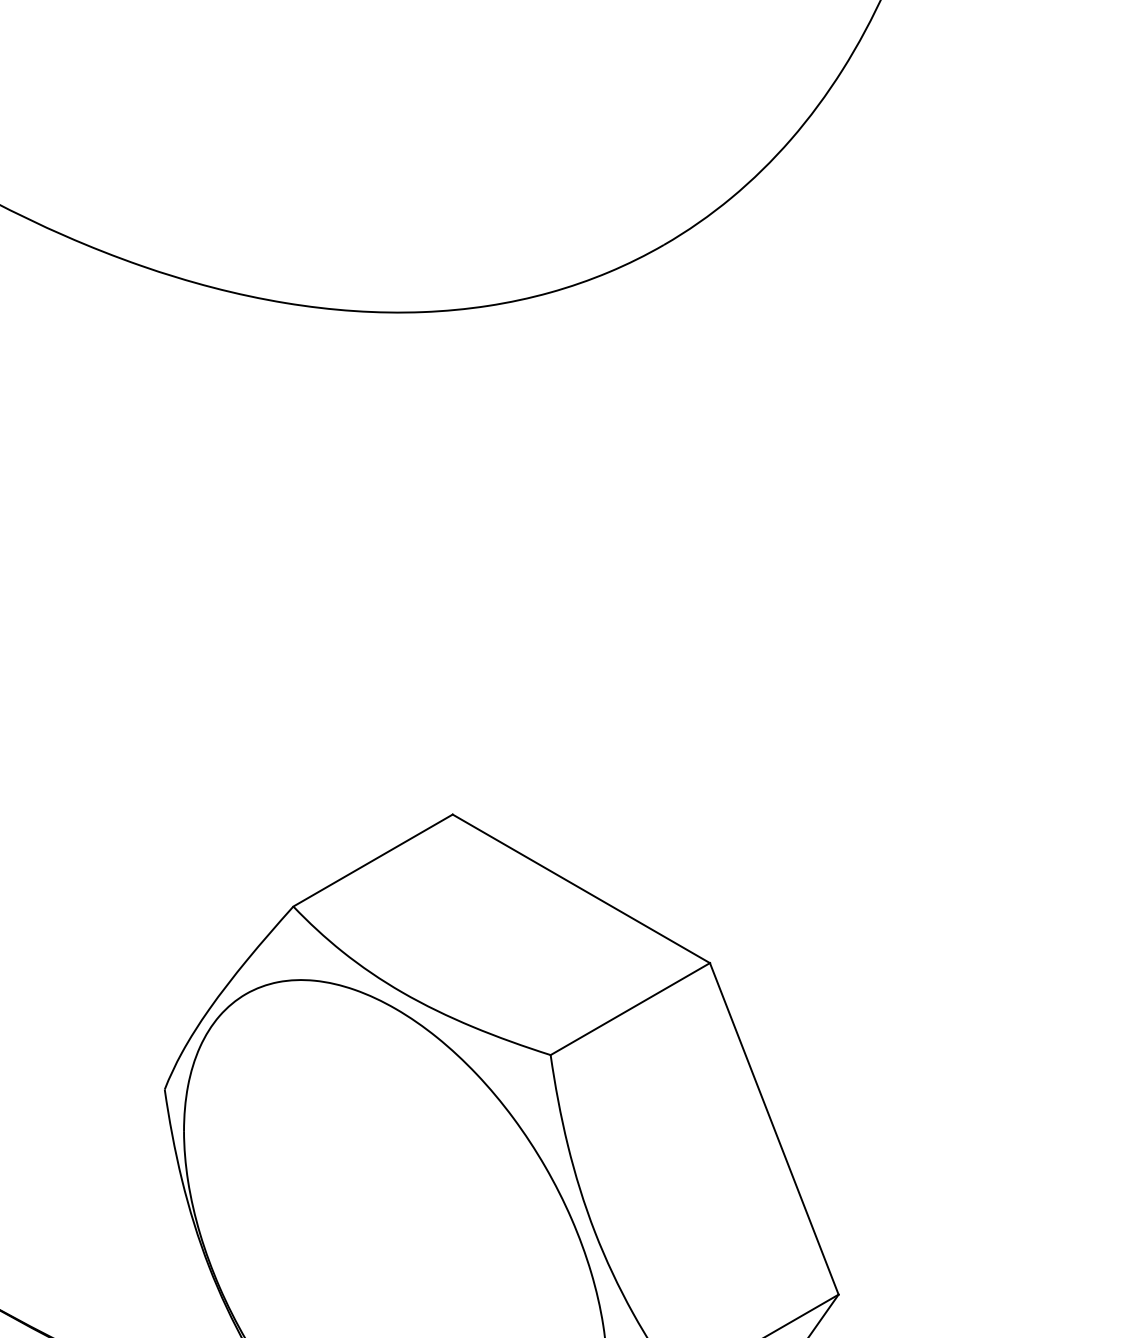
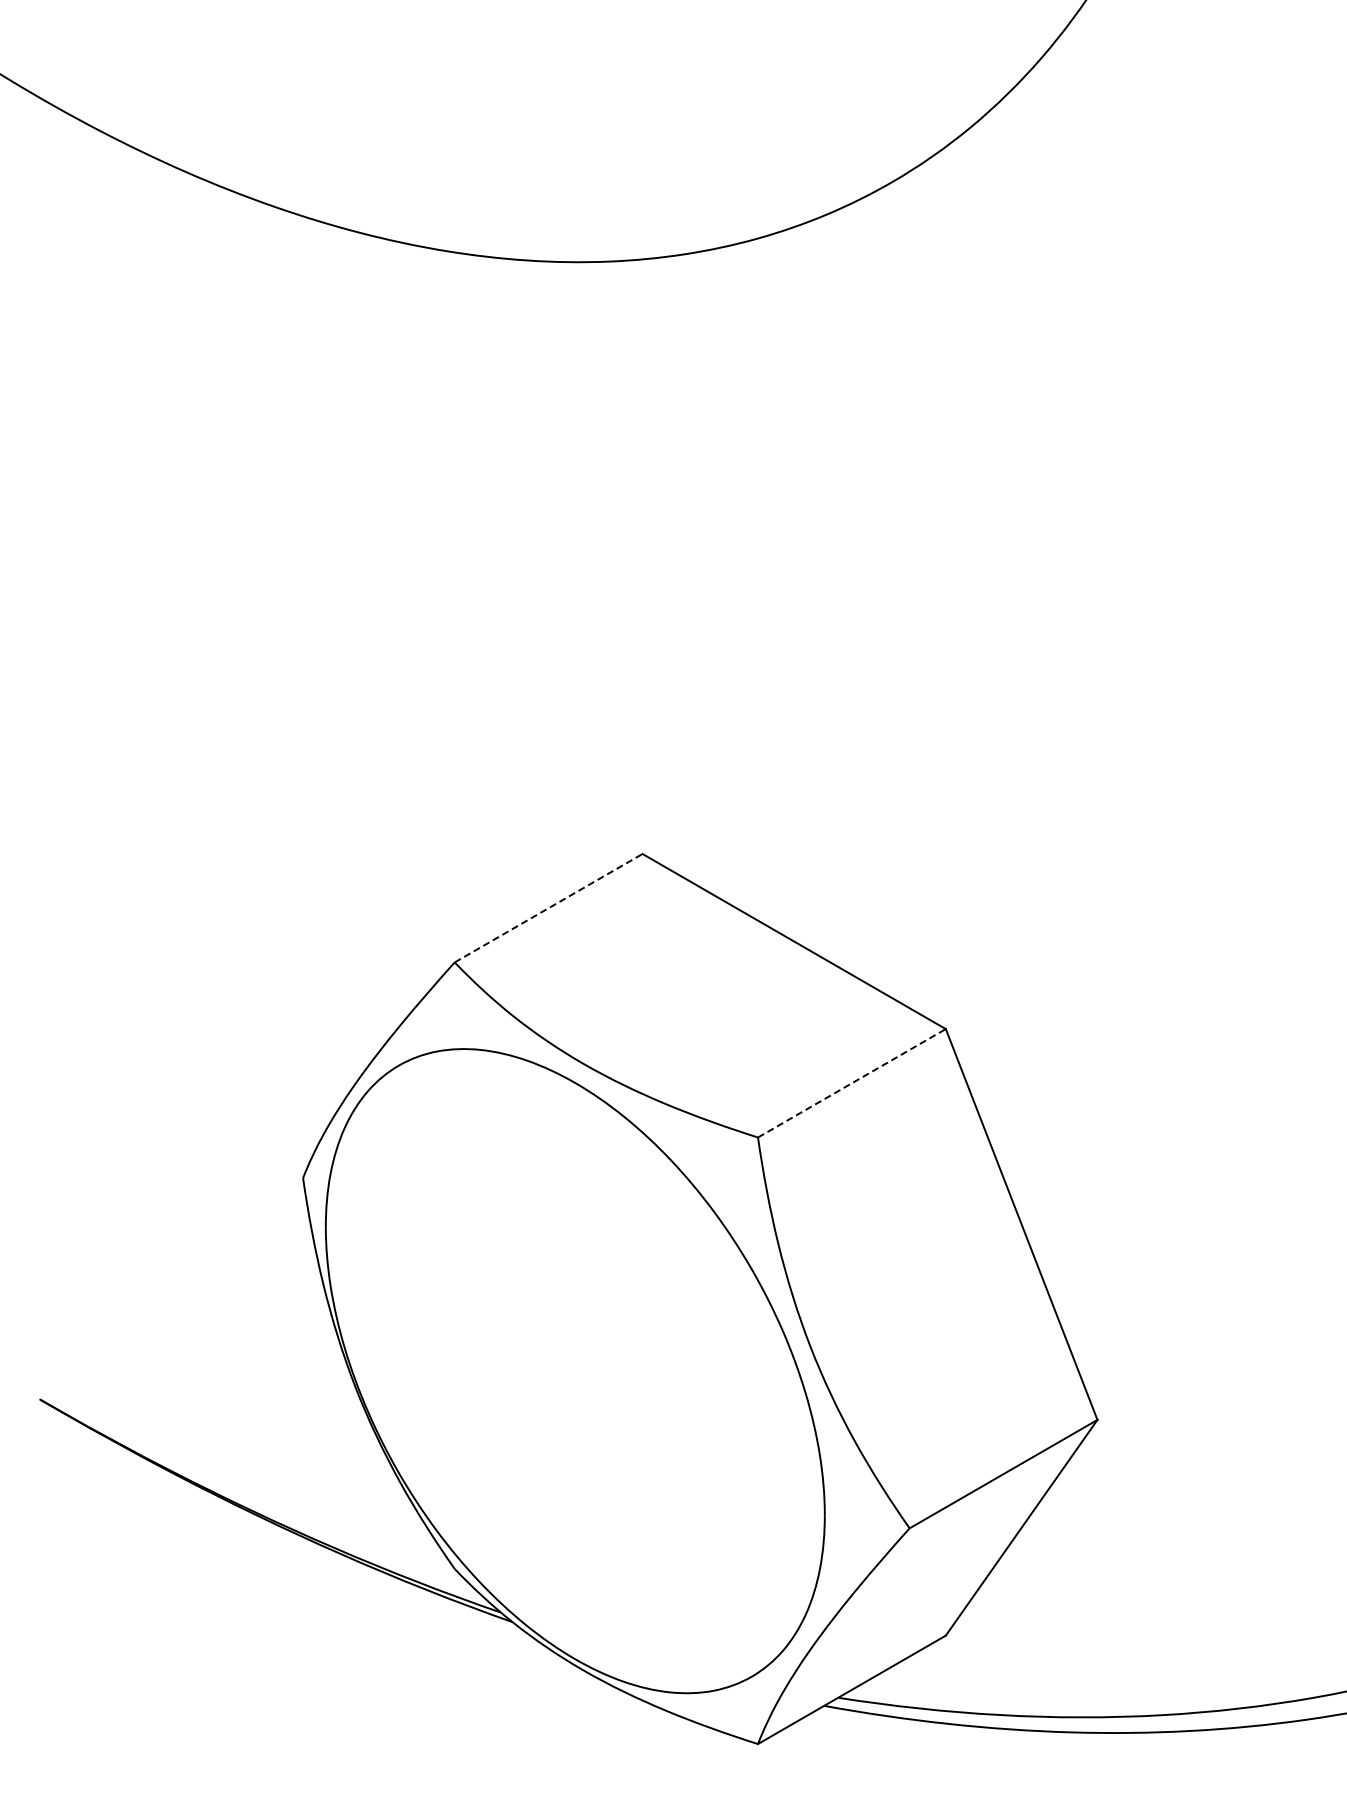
line: (373, 859) -> (549, 907), solid -> dashed
line: (630, 1009) -> (852, 1083), solid -> dashed

